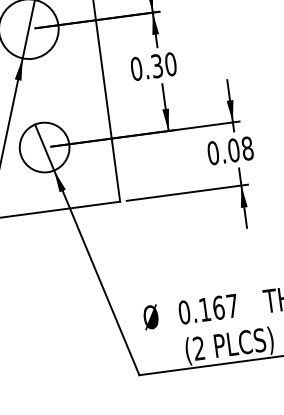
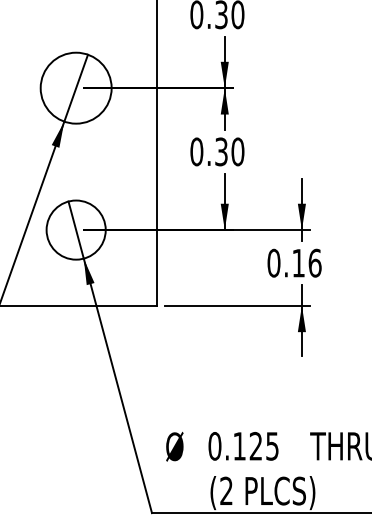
text: (240, 148) -> (306, 262), 0.08 -> 0.16
text: (224, 306) -> (263, 445), 0.167 -> 0.125

